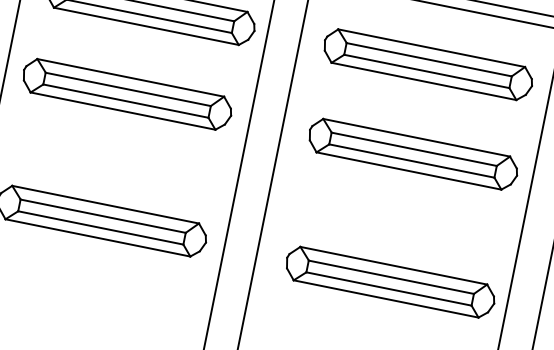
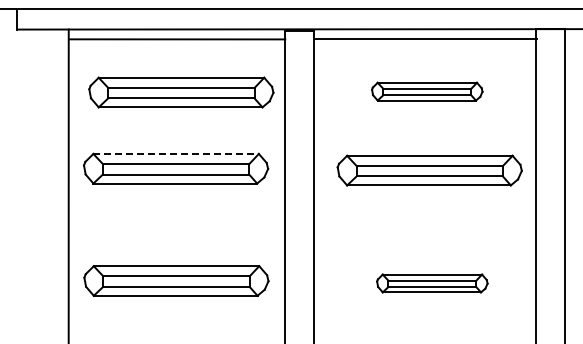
part: (428, 64) -> (427, 91), size x0.6
line: (131, 77) -> (176, 153), solid -> dashed
part: (390, 282) -> (432, 283), size x0.6

